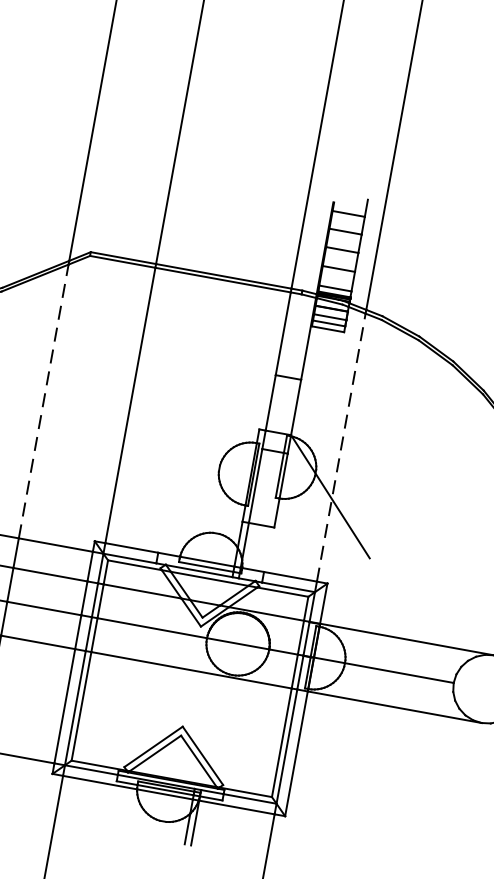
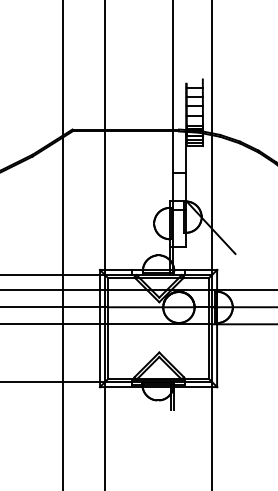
line: (43, 401) -> (62, 206), dashed -> solid
line: (340, 447) -> (211, 202), dashed -> solid

